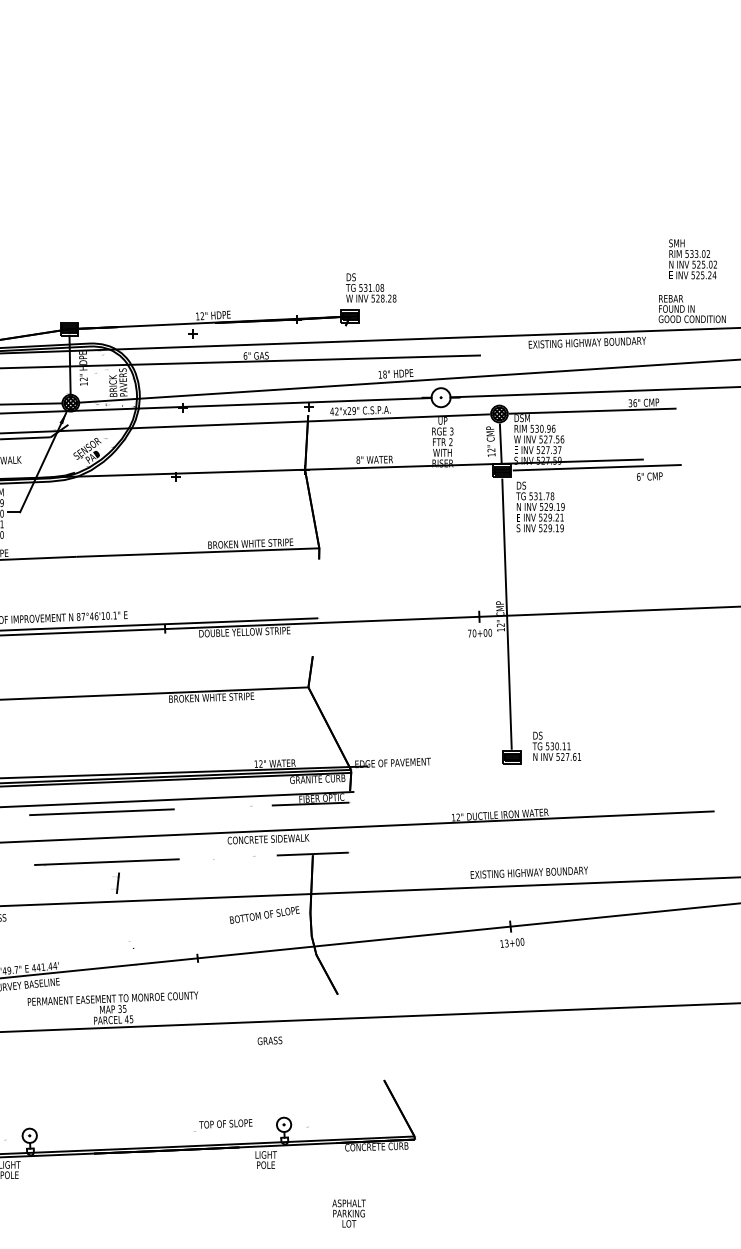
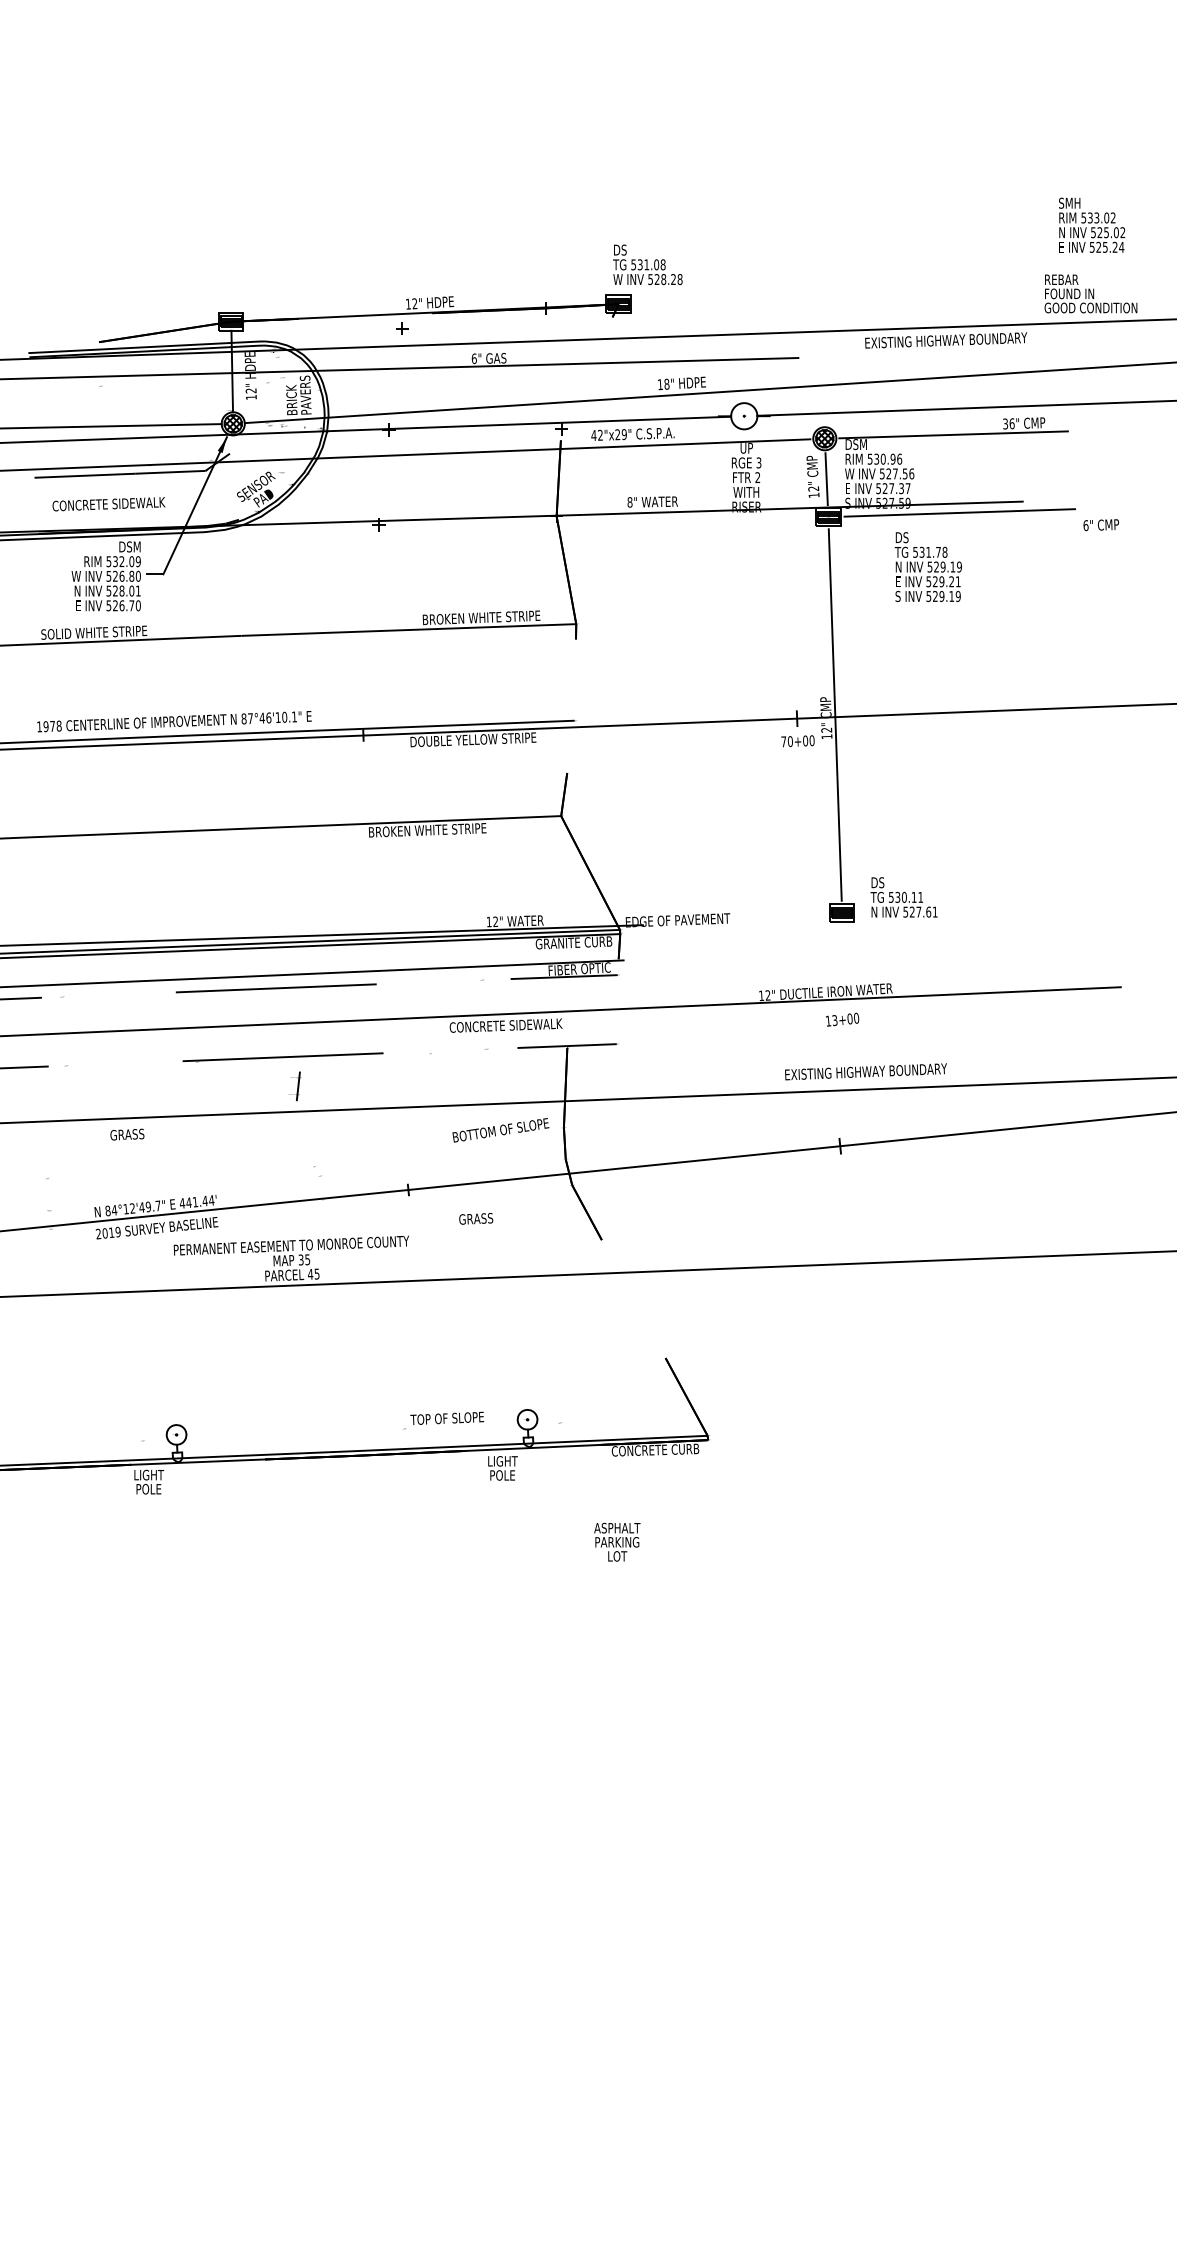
text: (649, 476) -> (1100, 525), moved
text: (539, 506) -> (927, 566), moved
text: (512, 942) -> (842, 1019), moved
text: (270, 1040) -> (476, 1218), moved

